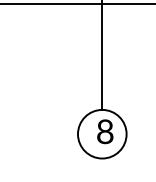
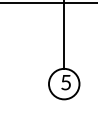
text: (105, 131) -> (66, 82), 8 -> 5

